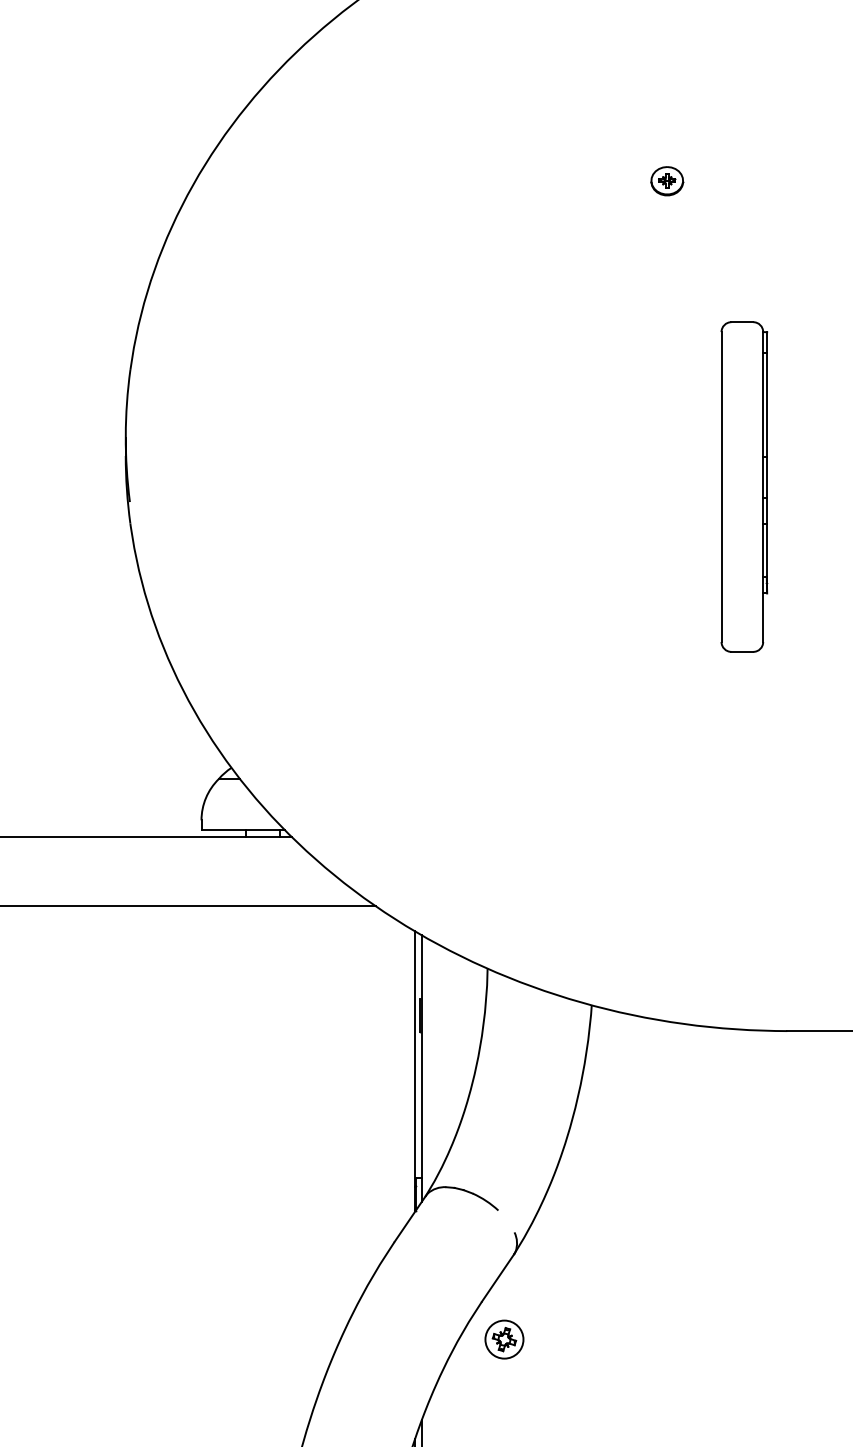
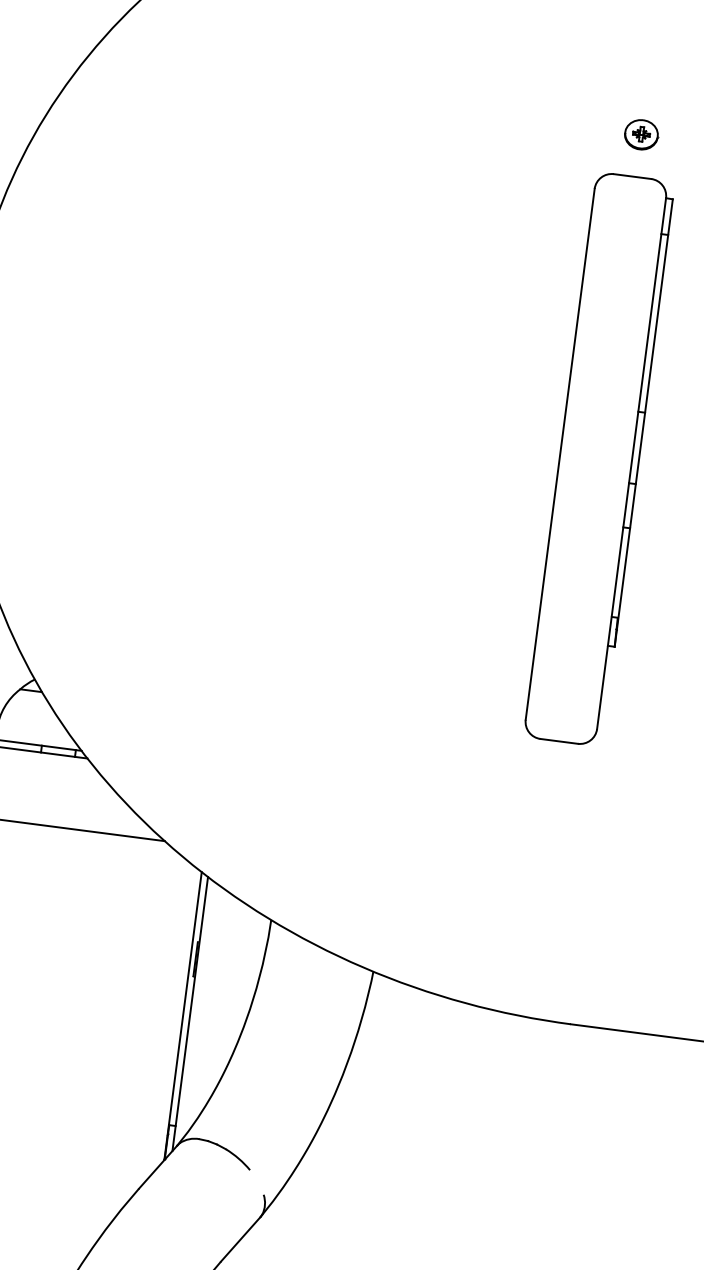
part: (667, 181) -> (641, 135), moved
part: (744, 486) -> (599, 458), size x1.67

